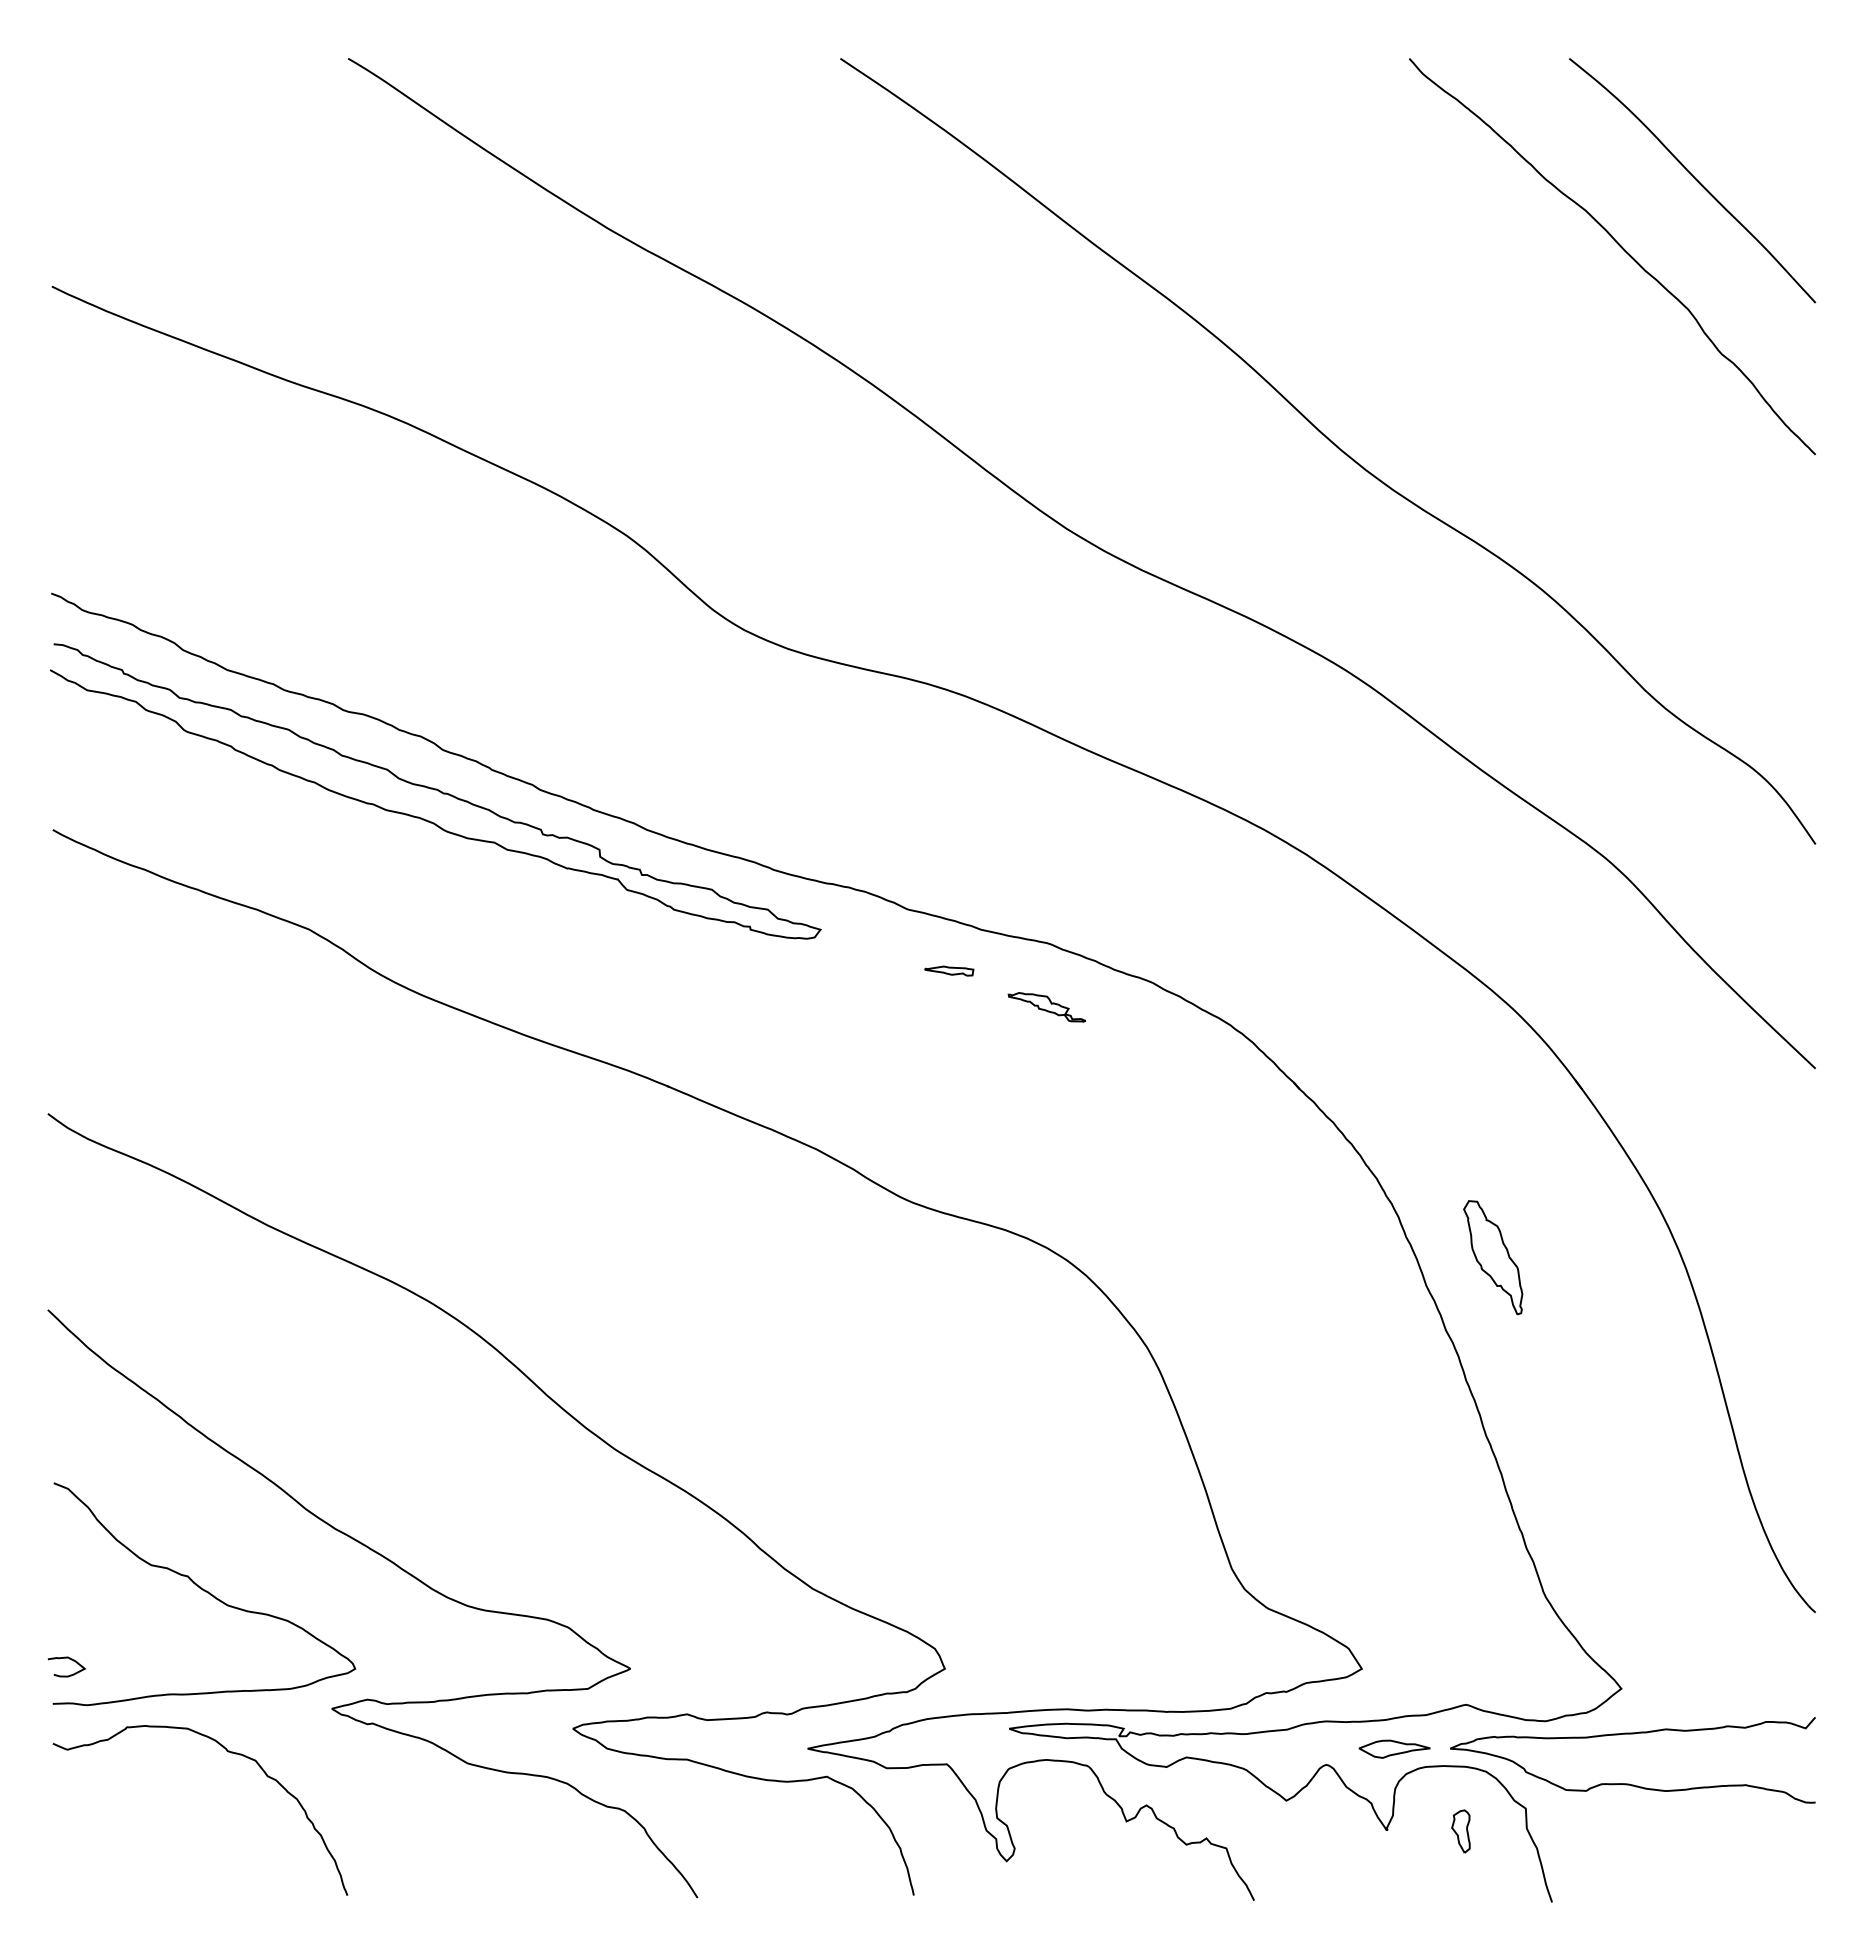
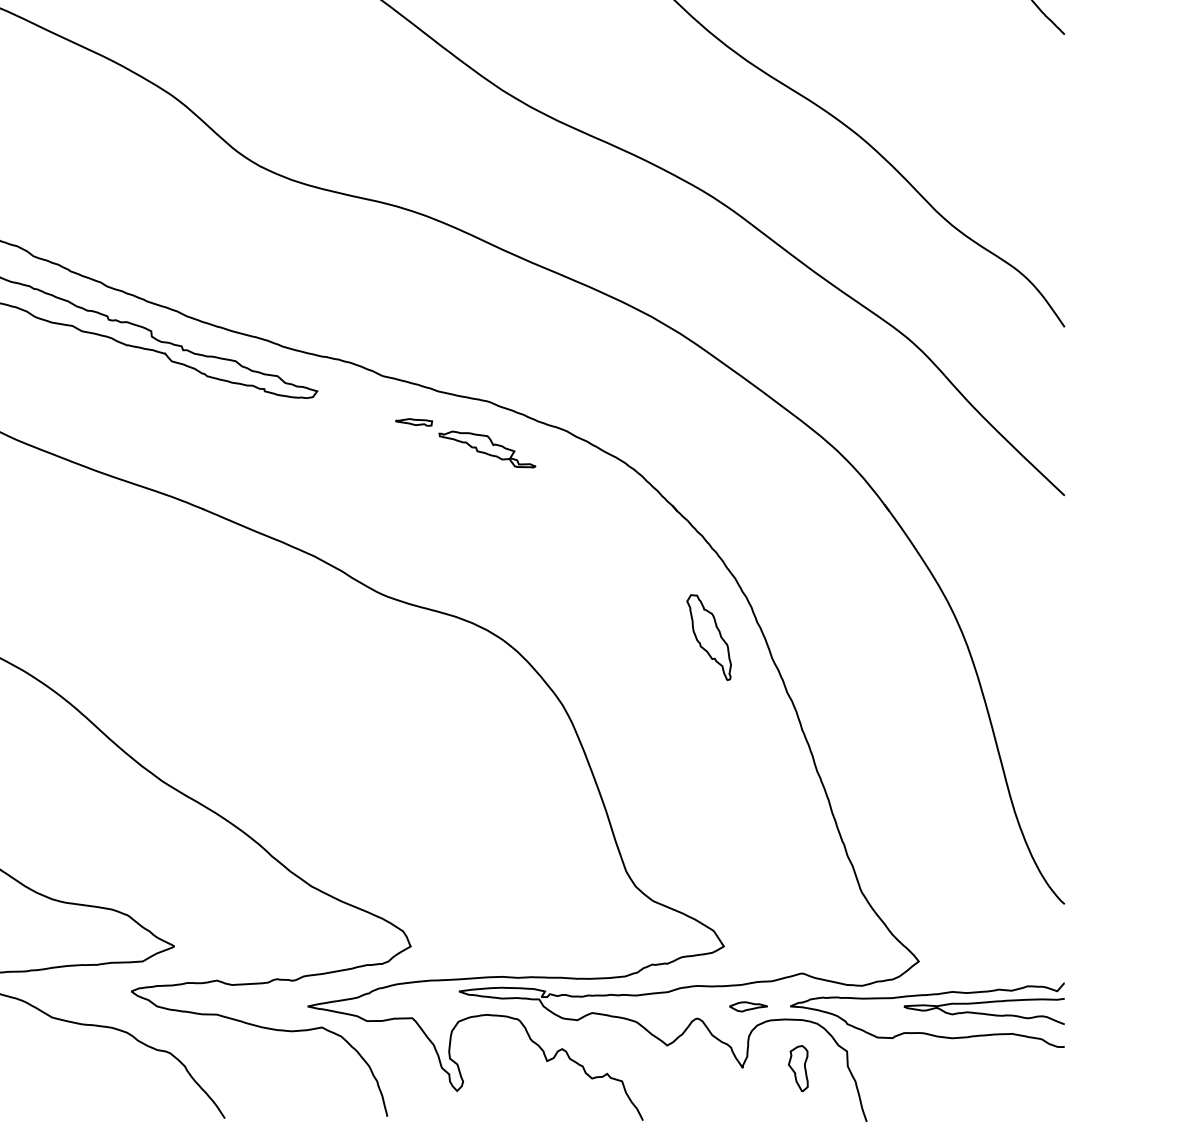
part: (1046, 1007) -> (487, 449), size x1.67
part: (1493, 1257) -> (709, 637), moved
part: (1394, 1749) -> (748, 1007), size x0.71
curve: (1708, 1757) -> (984, 1013), added
part: (1460, 1831) -> (797, 1068), size x1.43

